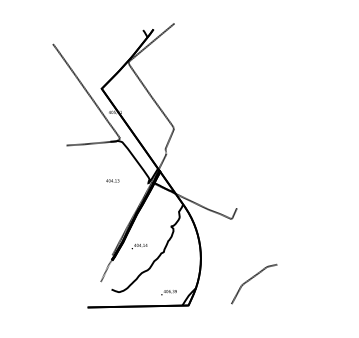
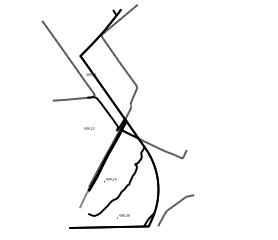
curve: (251, 279) -> (173, 206), moved
text: (168, 292) -> (122, 216), moved

